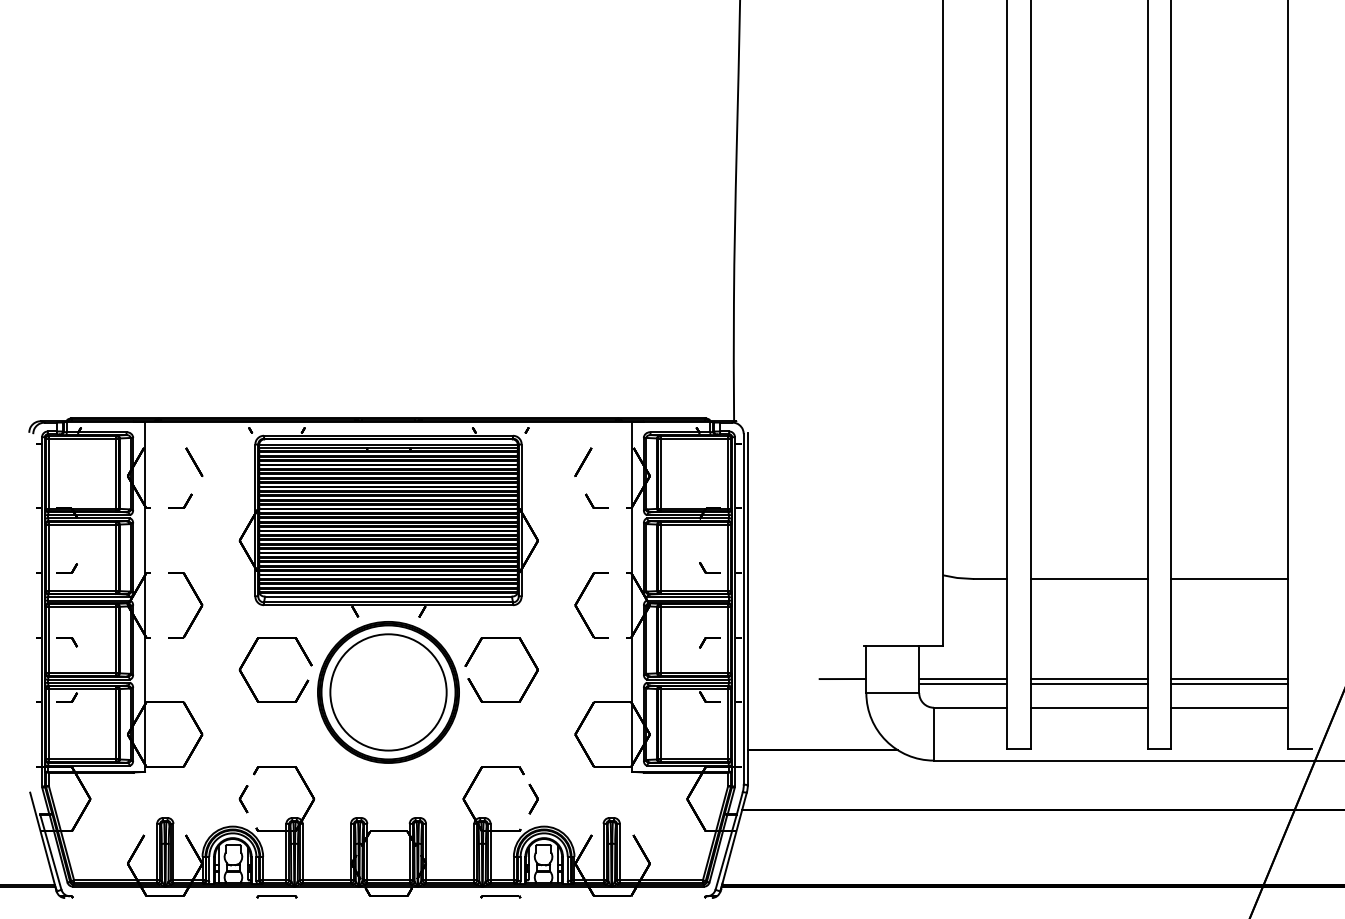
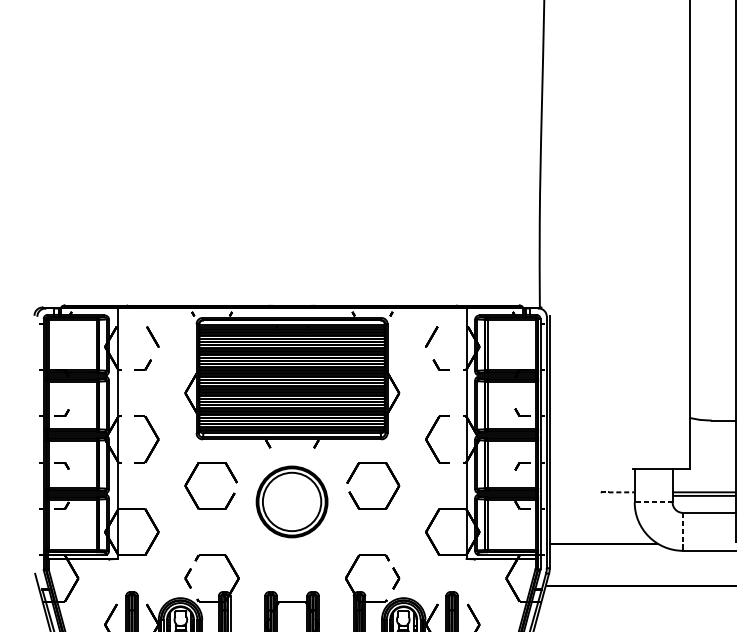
line: (841, 679) -> (616, 492), solid -> dashed
part: (388, 692) -> (292, 502), size x0.7
line: (892, 693) -> (653, 502), solid -> dashed
line: (933, 734) -> (682, 532), solid -> dashed

